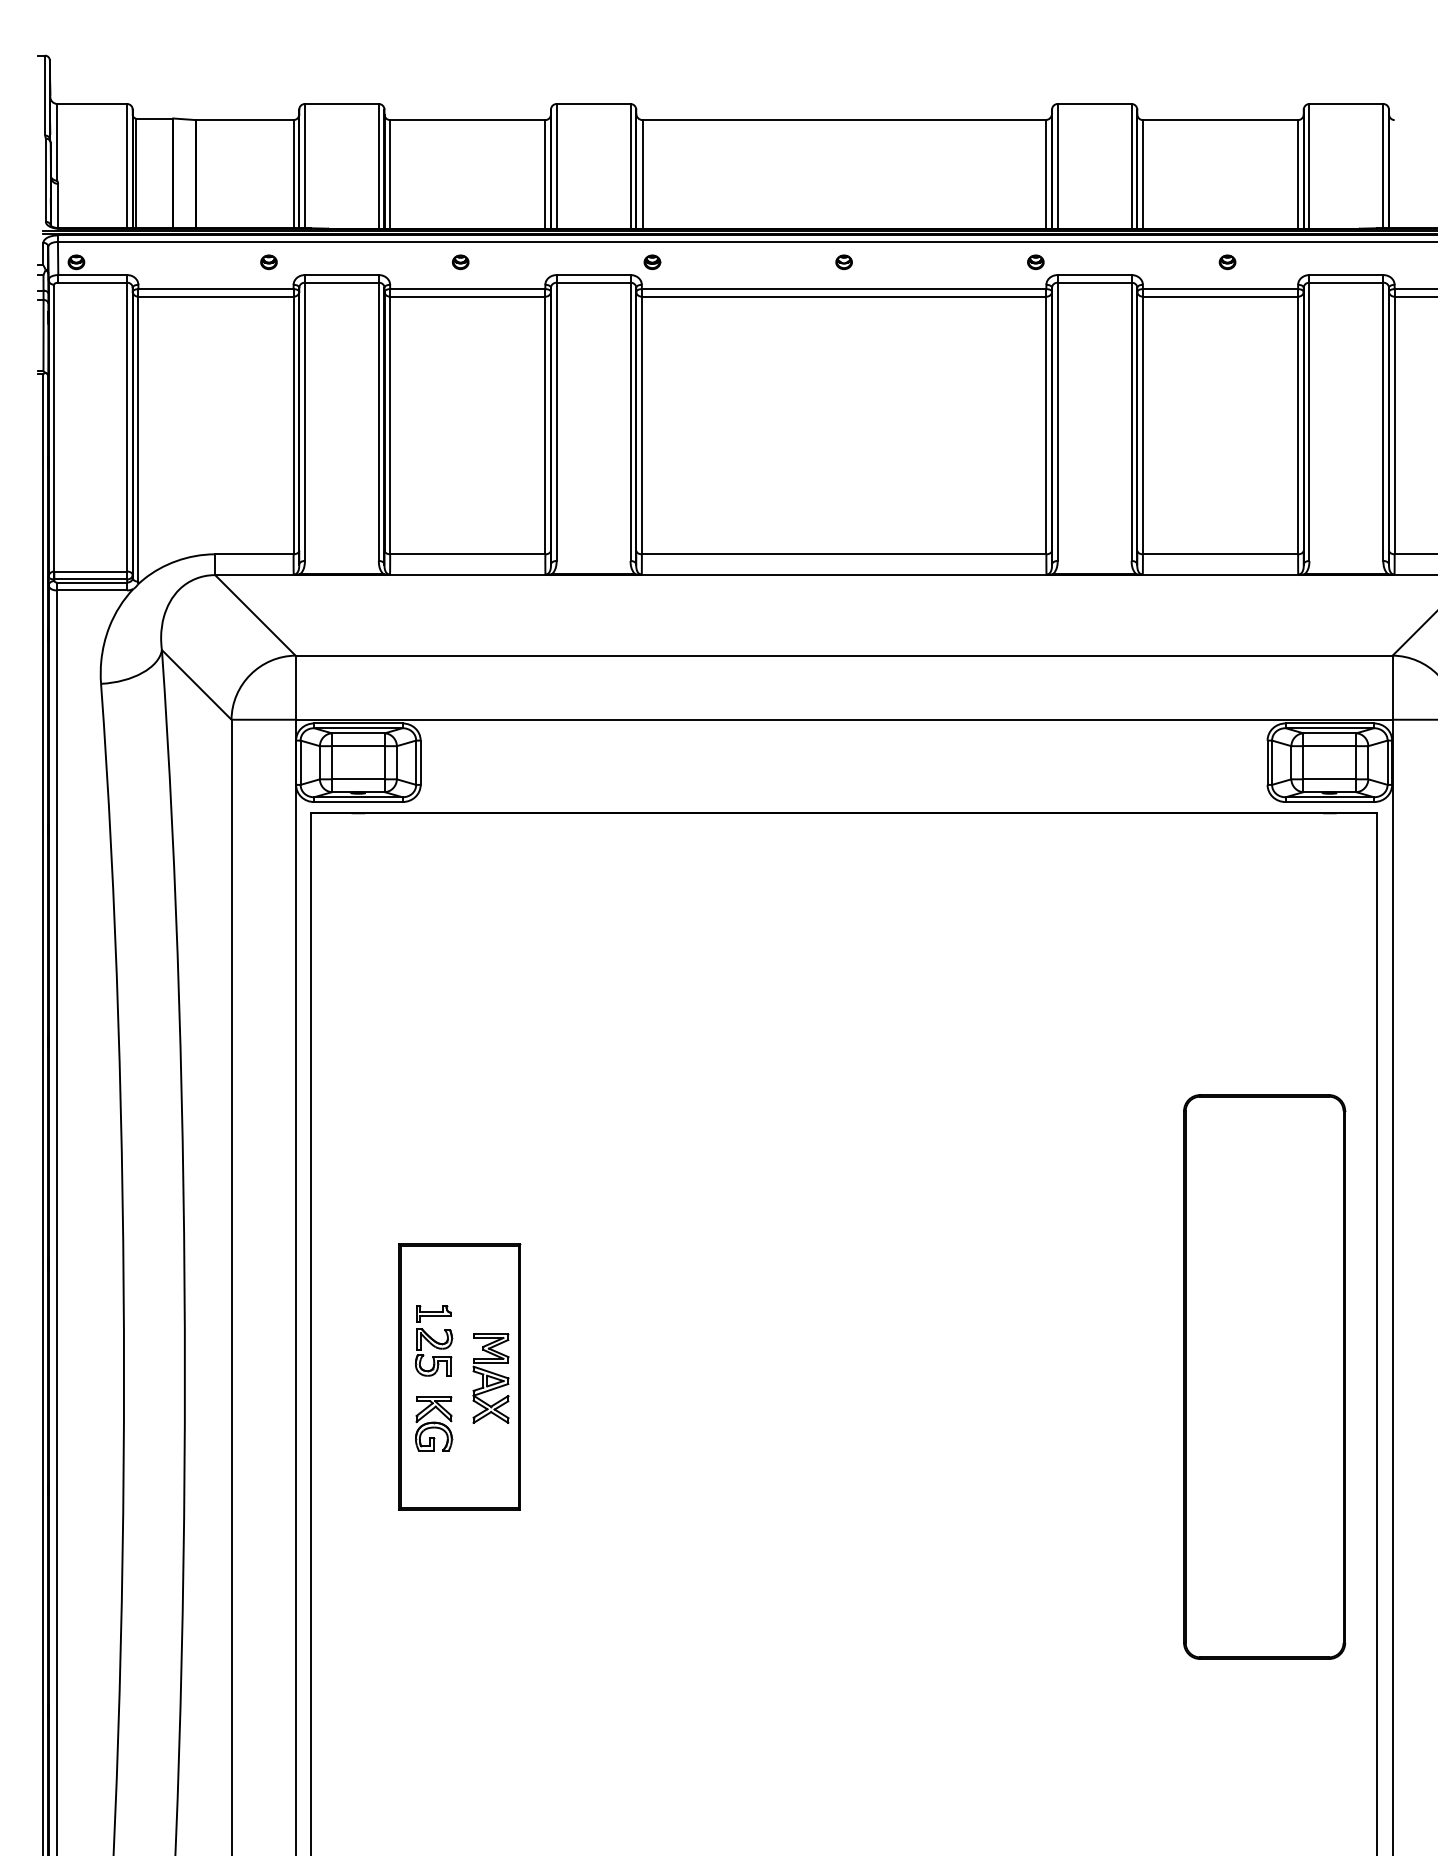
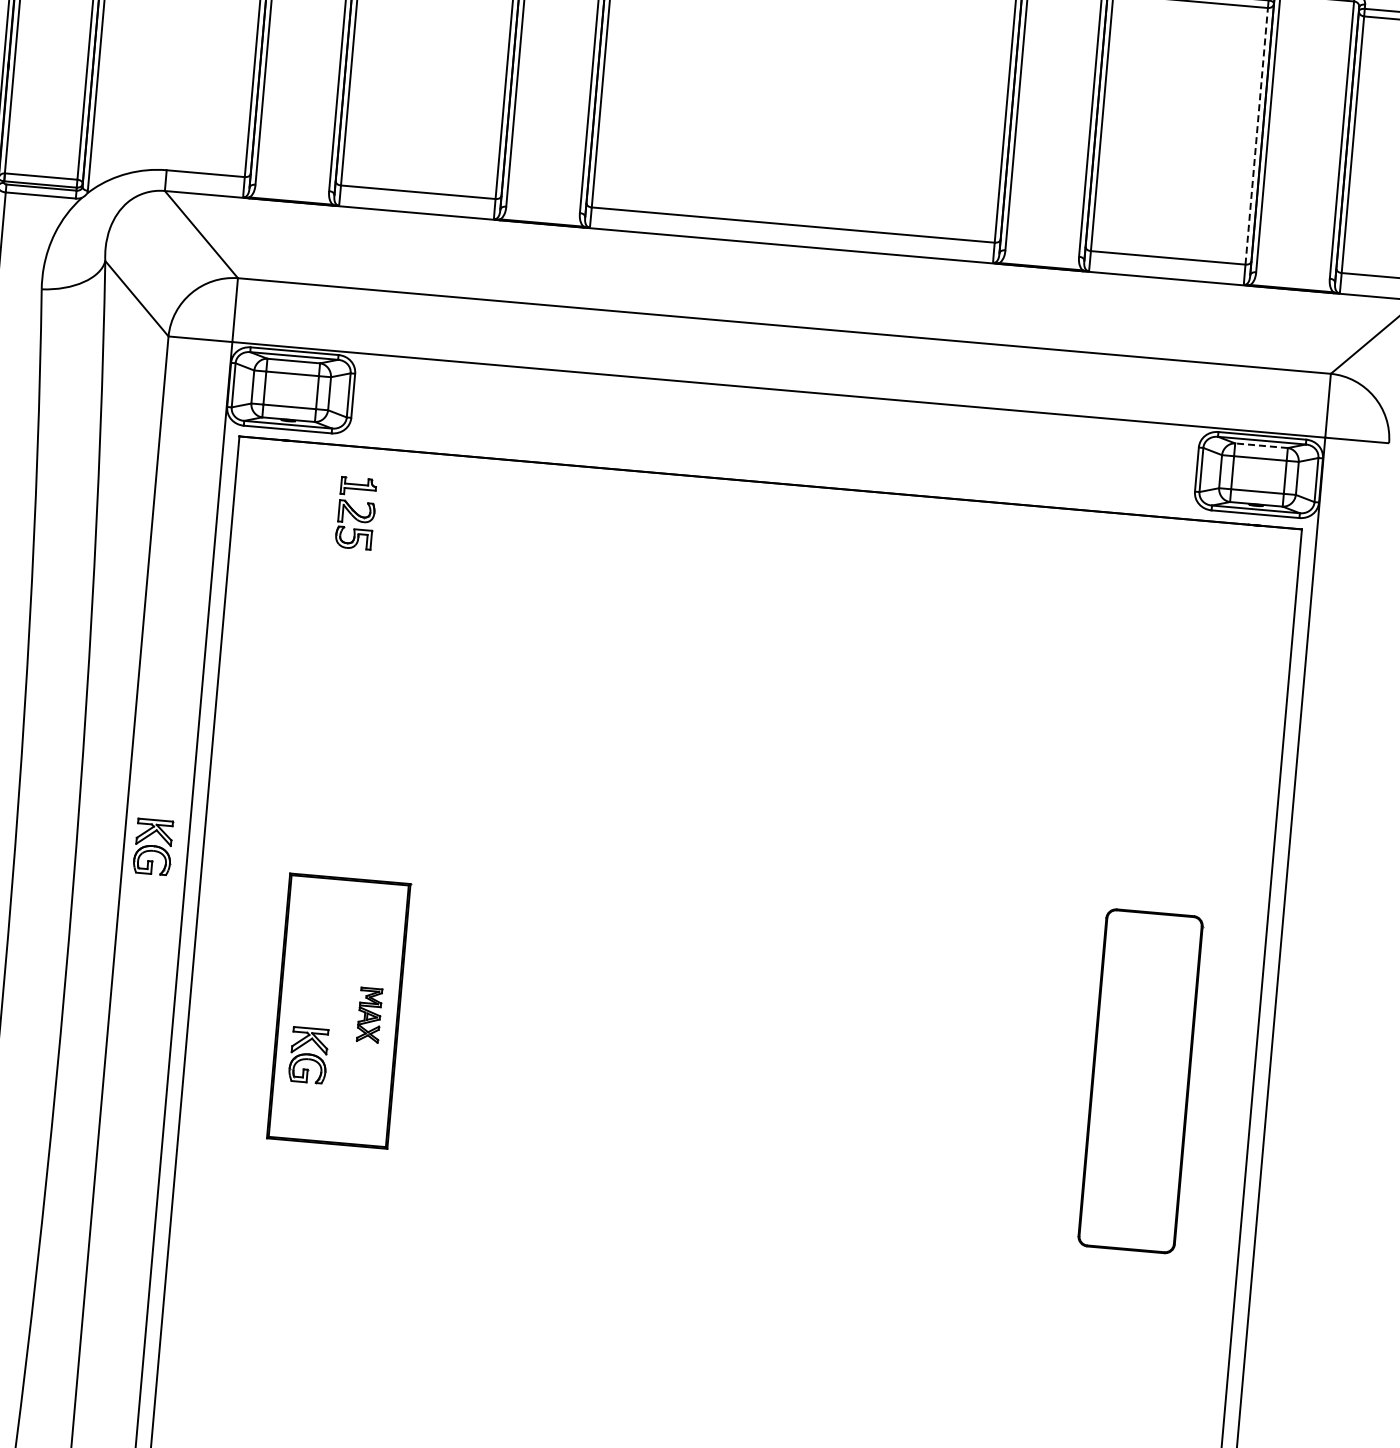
line: (1298, 425) -> (1257, 136), solid -> dashed
line: (1329, 733) -> (1261, 445), solid -> dashed
part: (261, 1229) -> (153, 846), added
part: (434, 1340) -> (356, 513), moved
part: (1264, 1376) -> (1140, 1080), size x0.6
part: (490, 1378) -> (369, 1015), size x0.6

